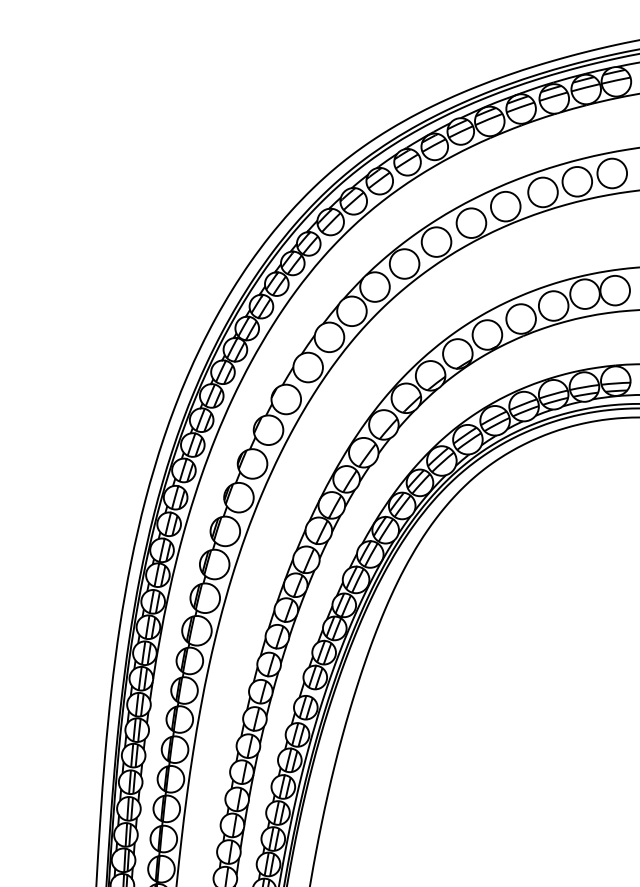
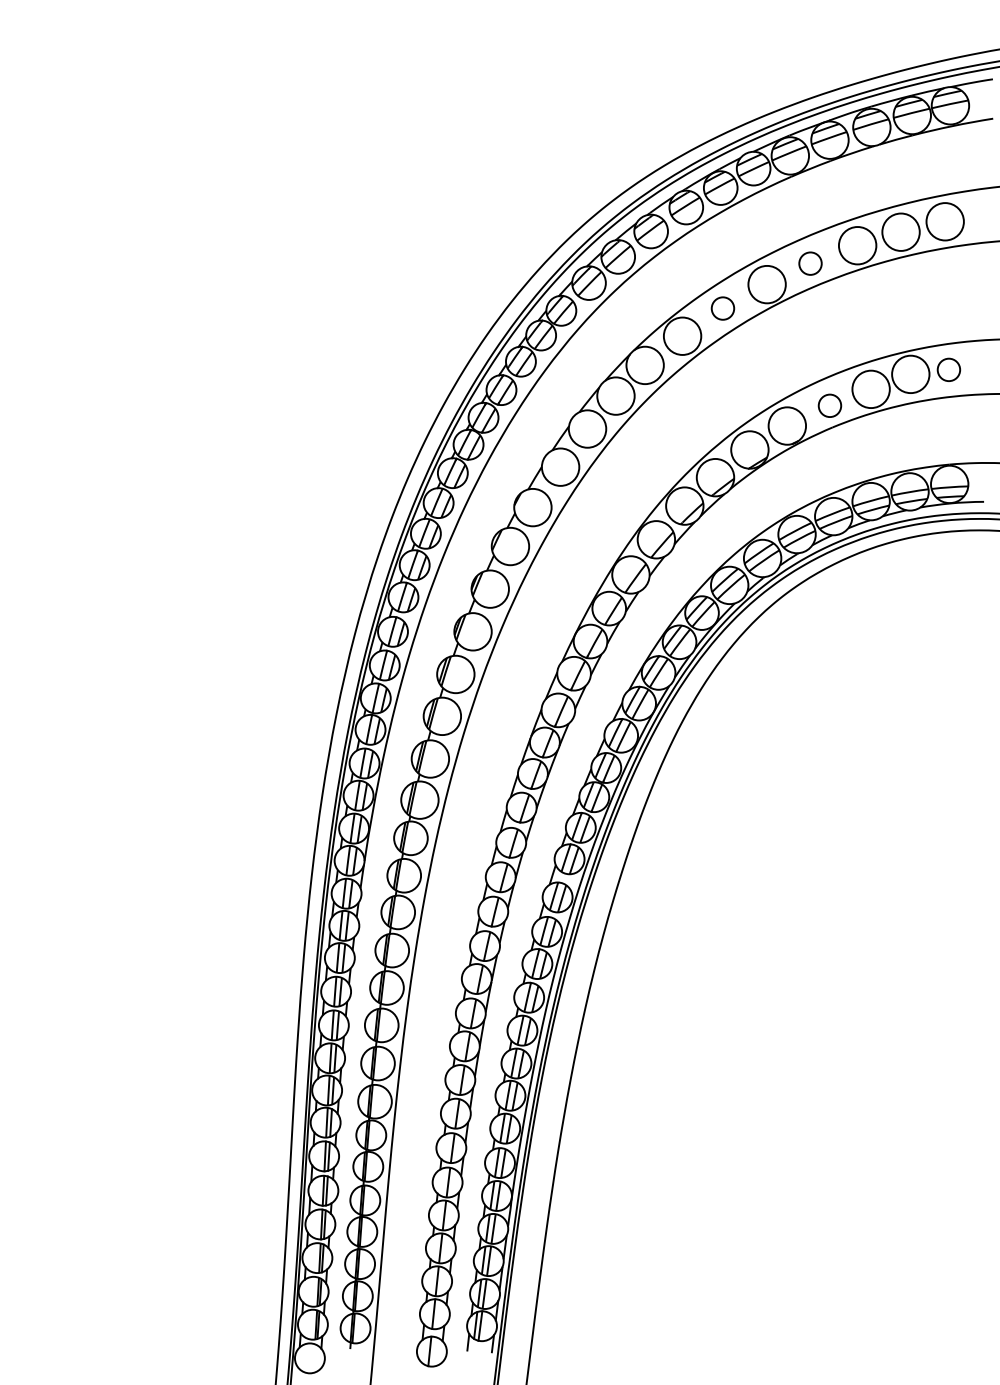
circle: (505, 206) -> (810, 263), size x0.6
circle: (436, 242) -> (722, 308), size x0.6
circle: (614, 290) -> (948, 369), size x0.6
circle: (520, 318) -> (829, 405), size x0.6

